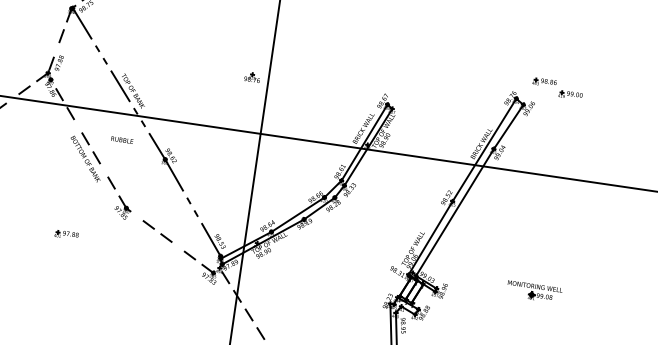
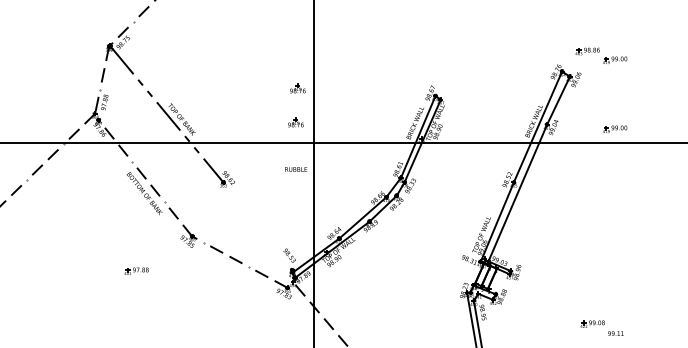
part: (245, 110) -> (295, 122), added
text: (122, 140) -> (296, 169), moved
part: (560, 162) -> (615, 128), added
line: (192, 208) -> (257, 226), removed
part: (533, 292) -> (607, 260), removed

